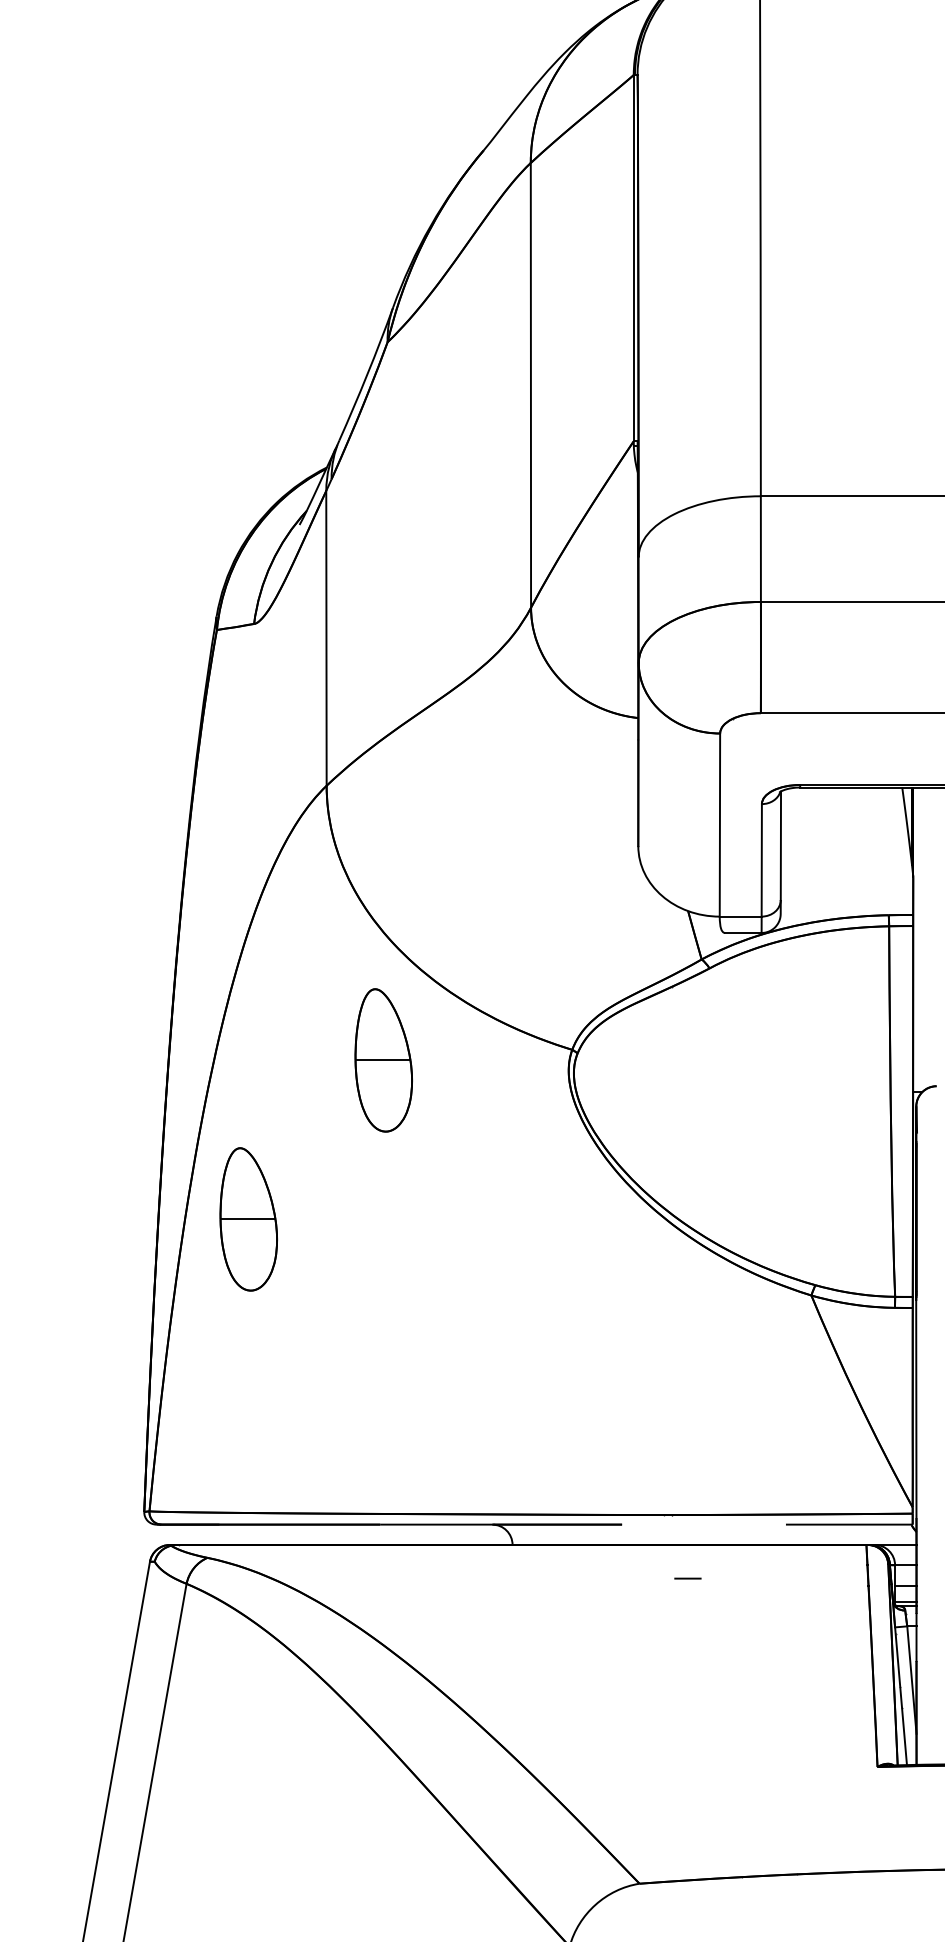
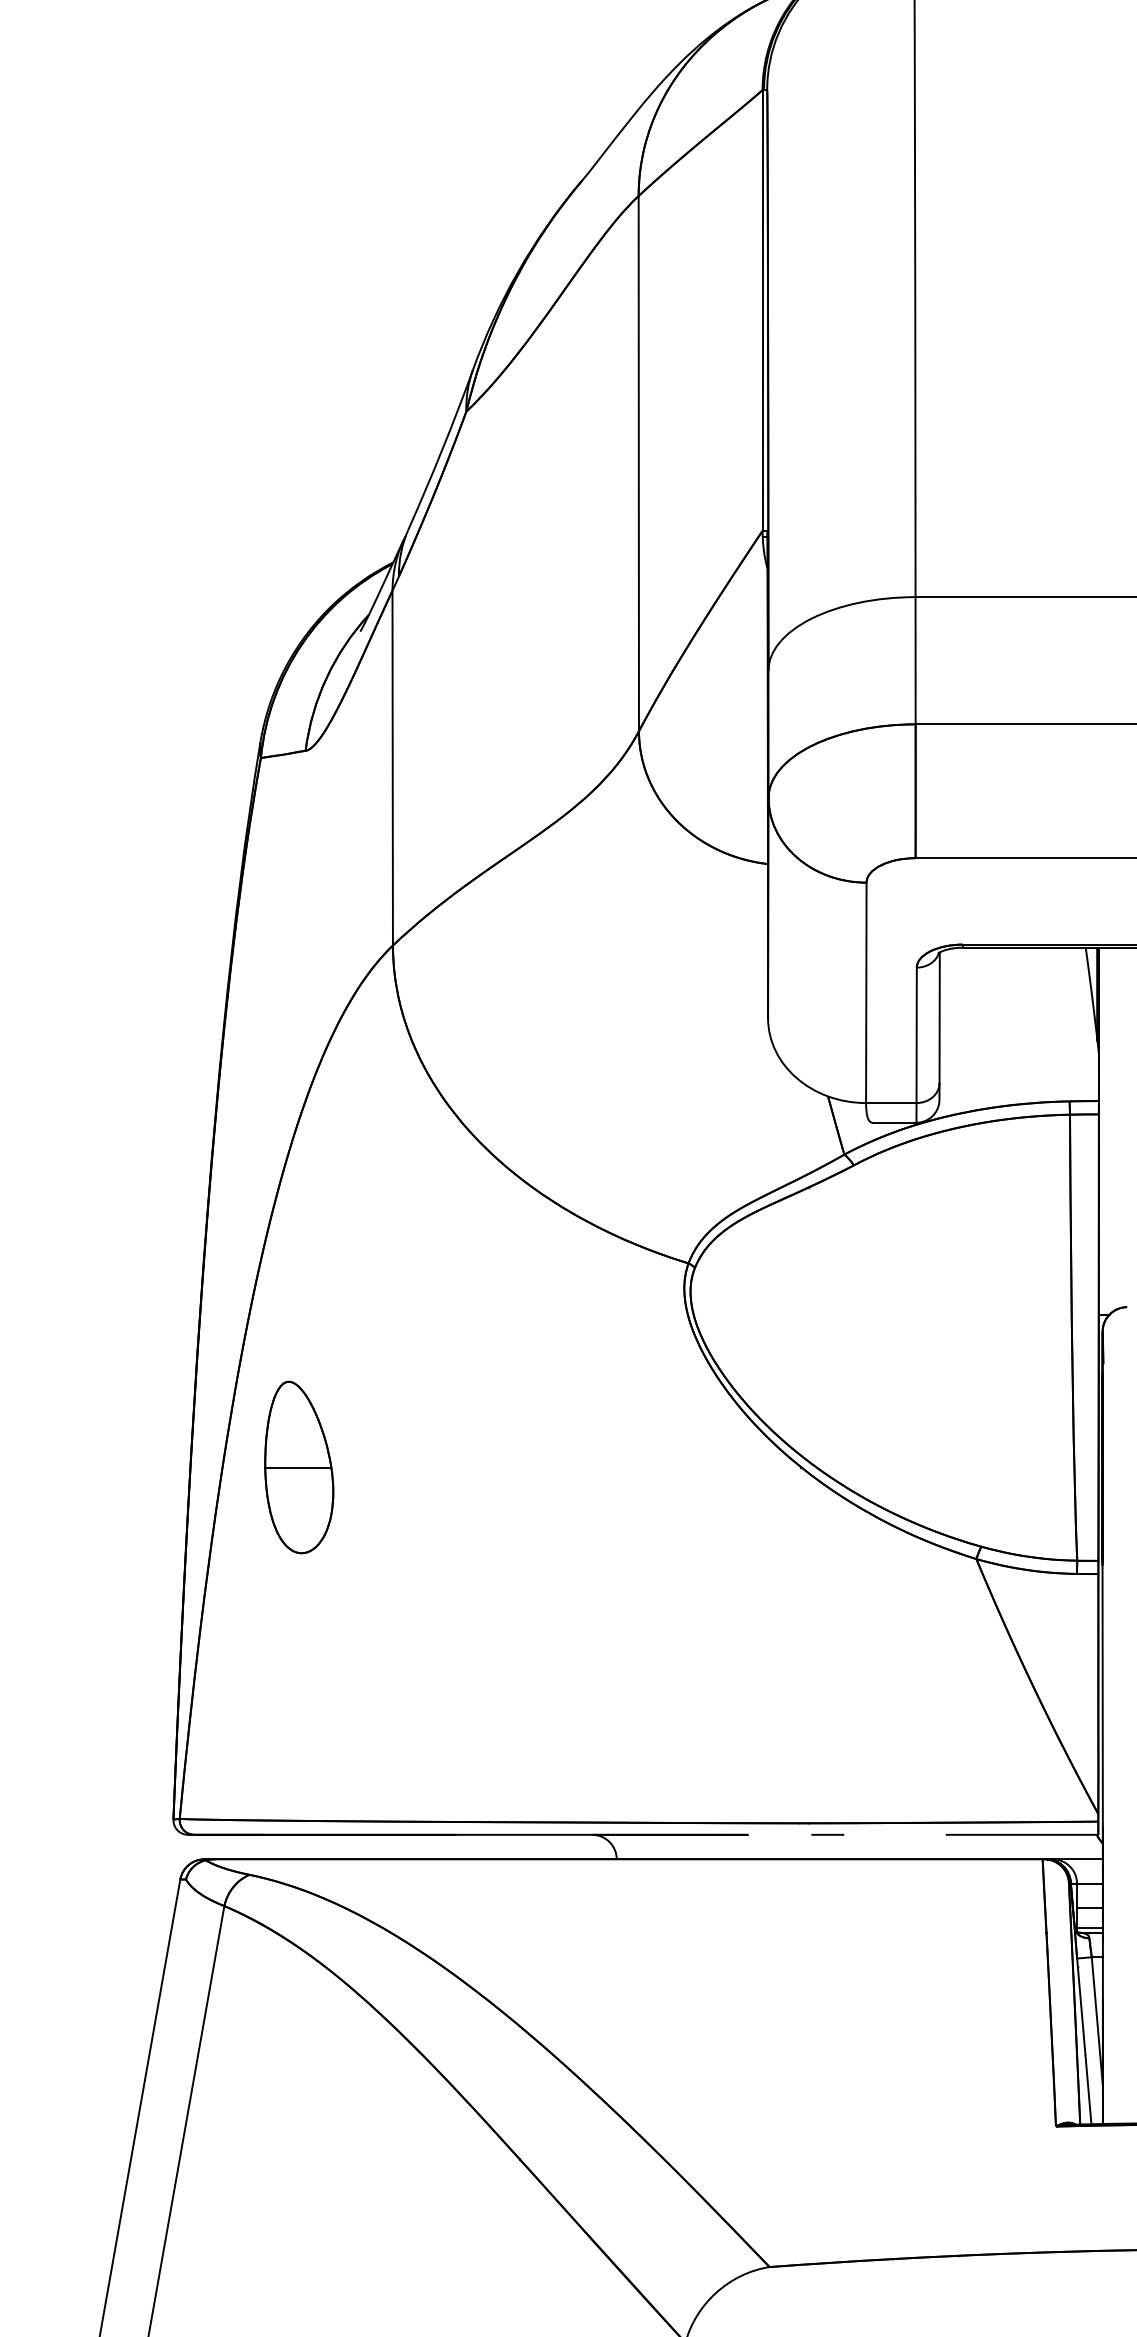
part: (383, 1060) -> (461, 1276), removed
line: (687, 1578) -> (827, 1834), moved

